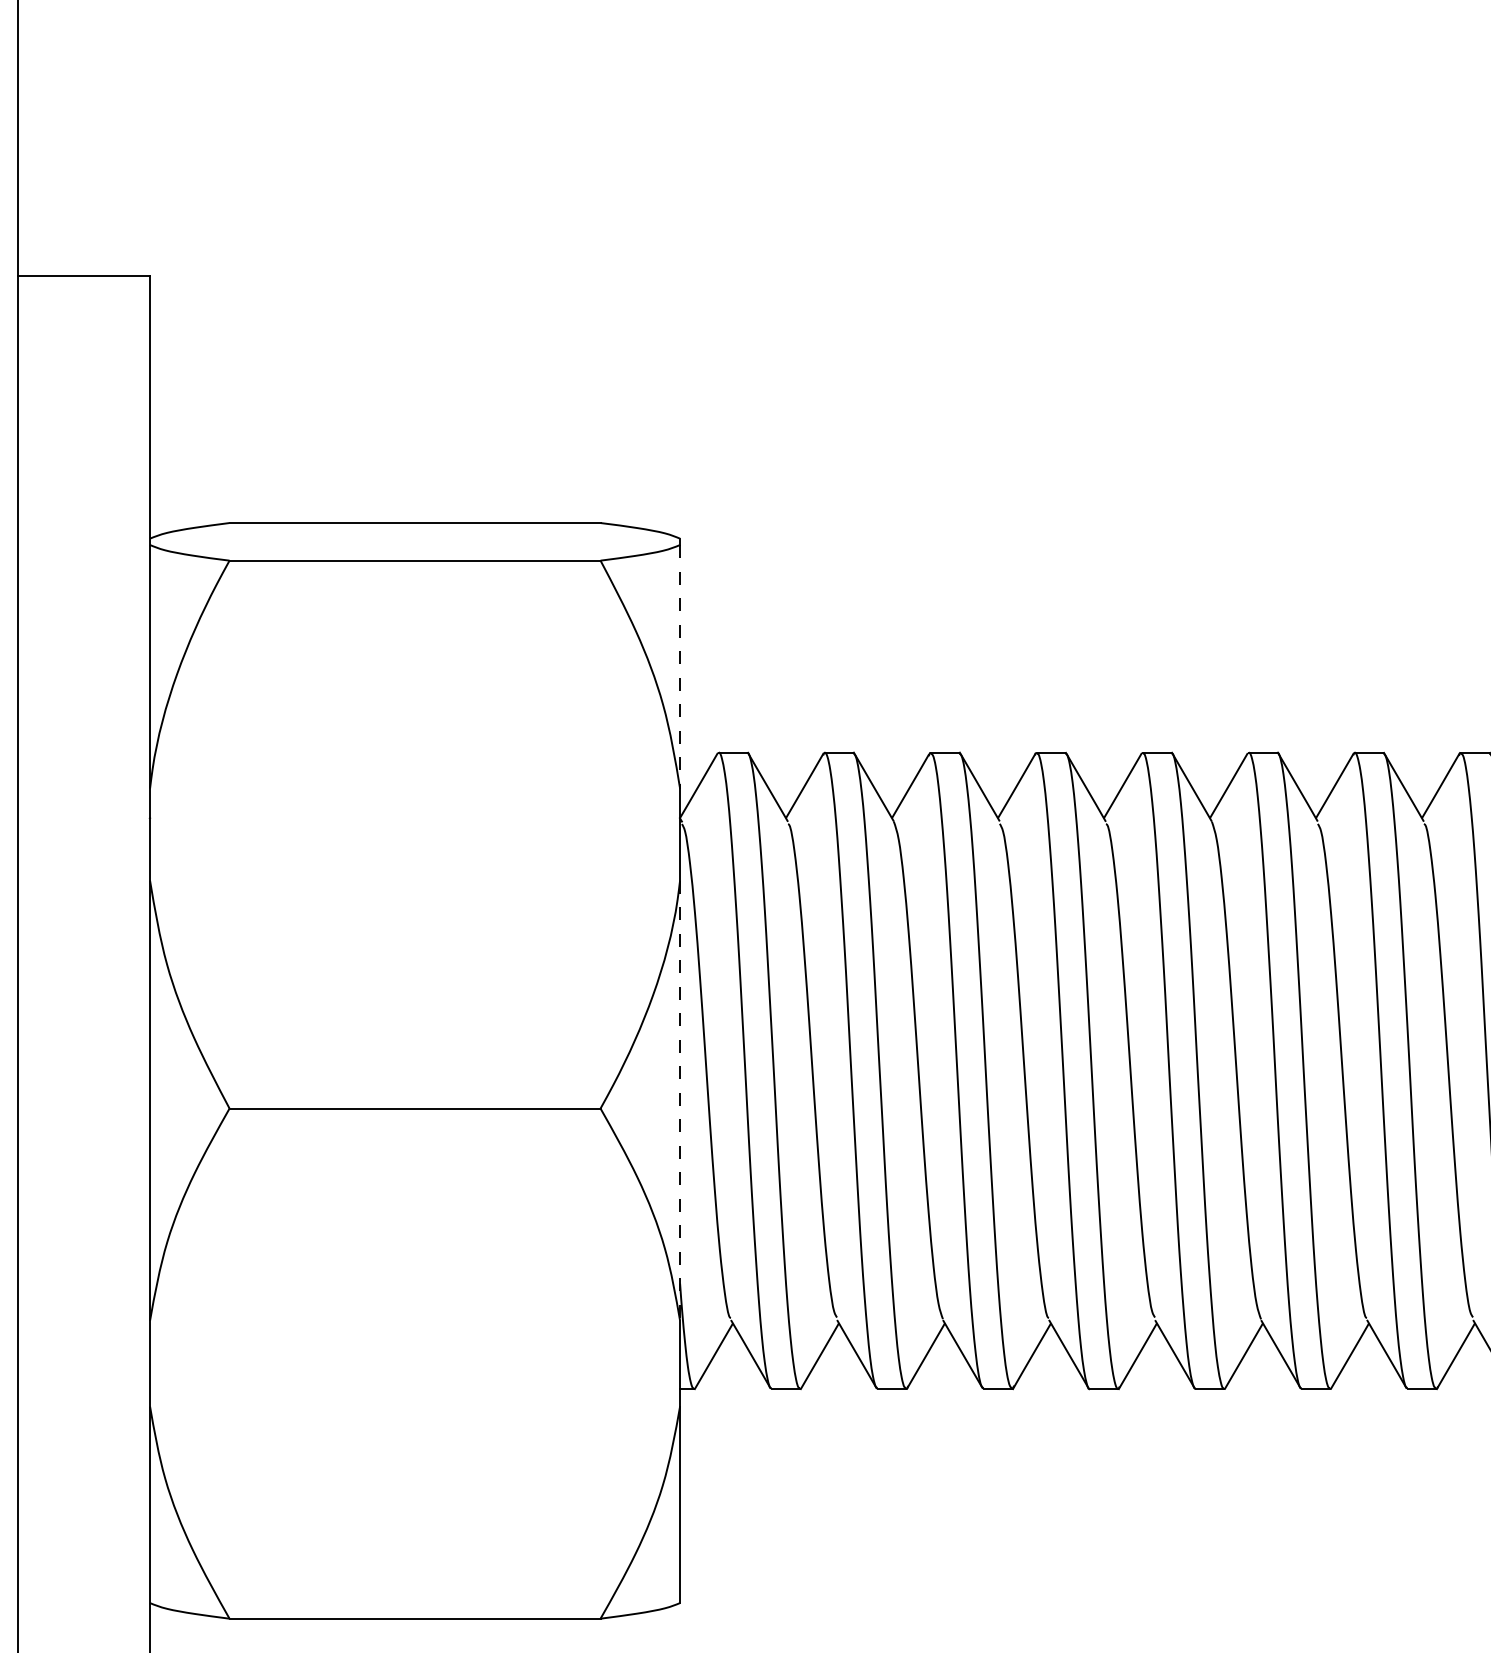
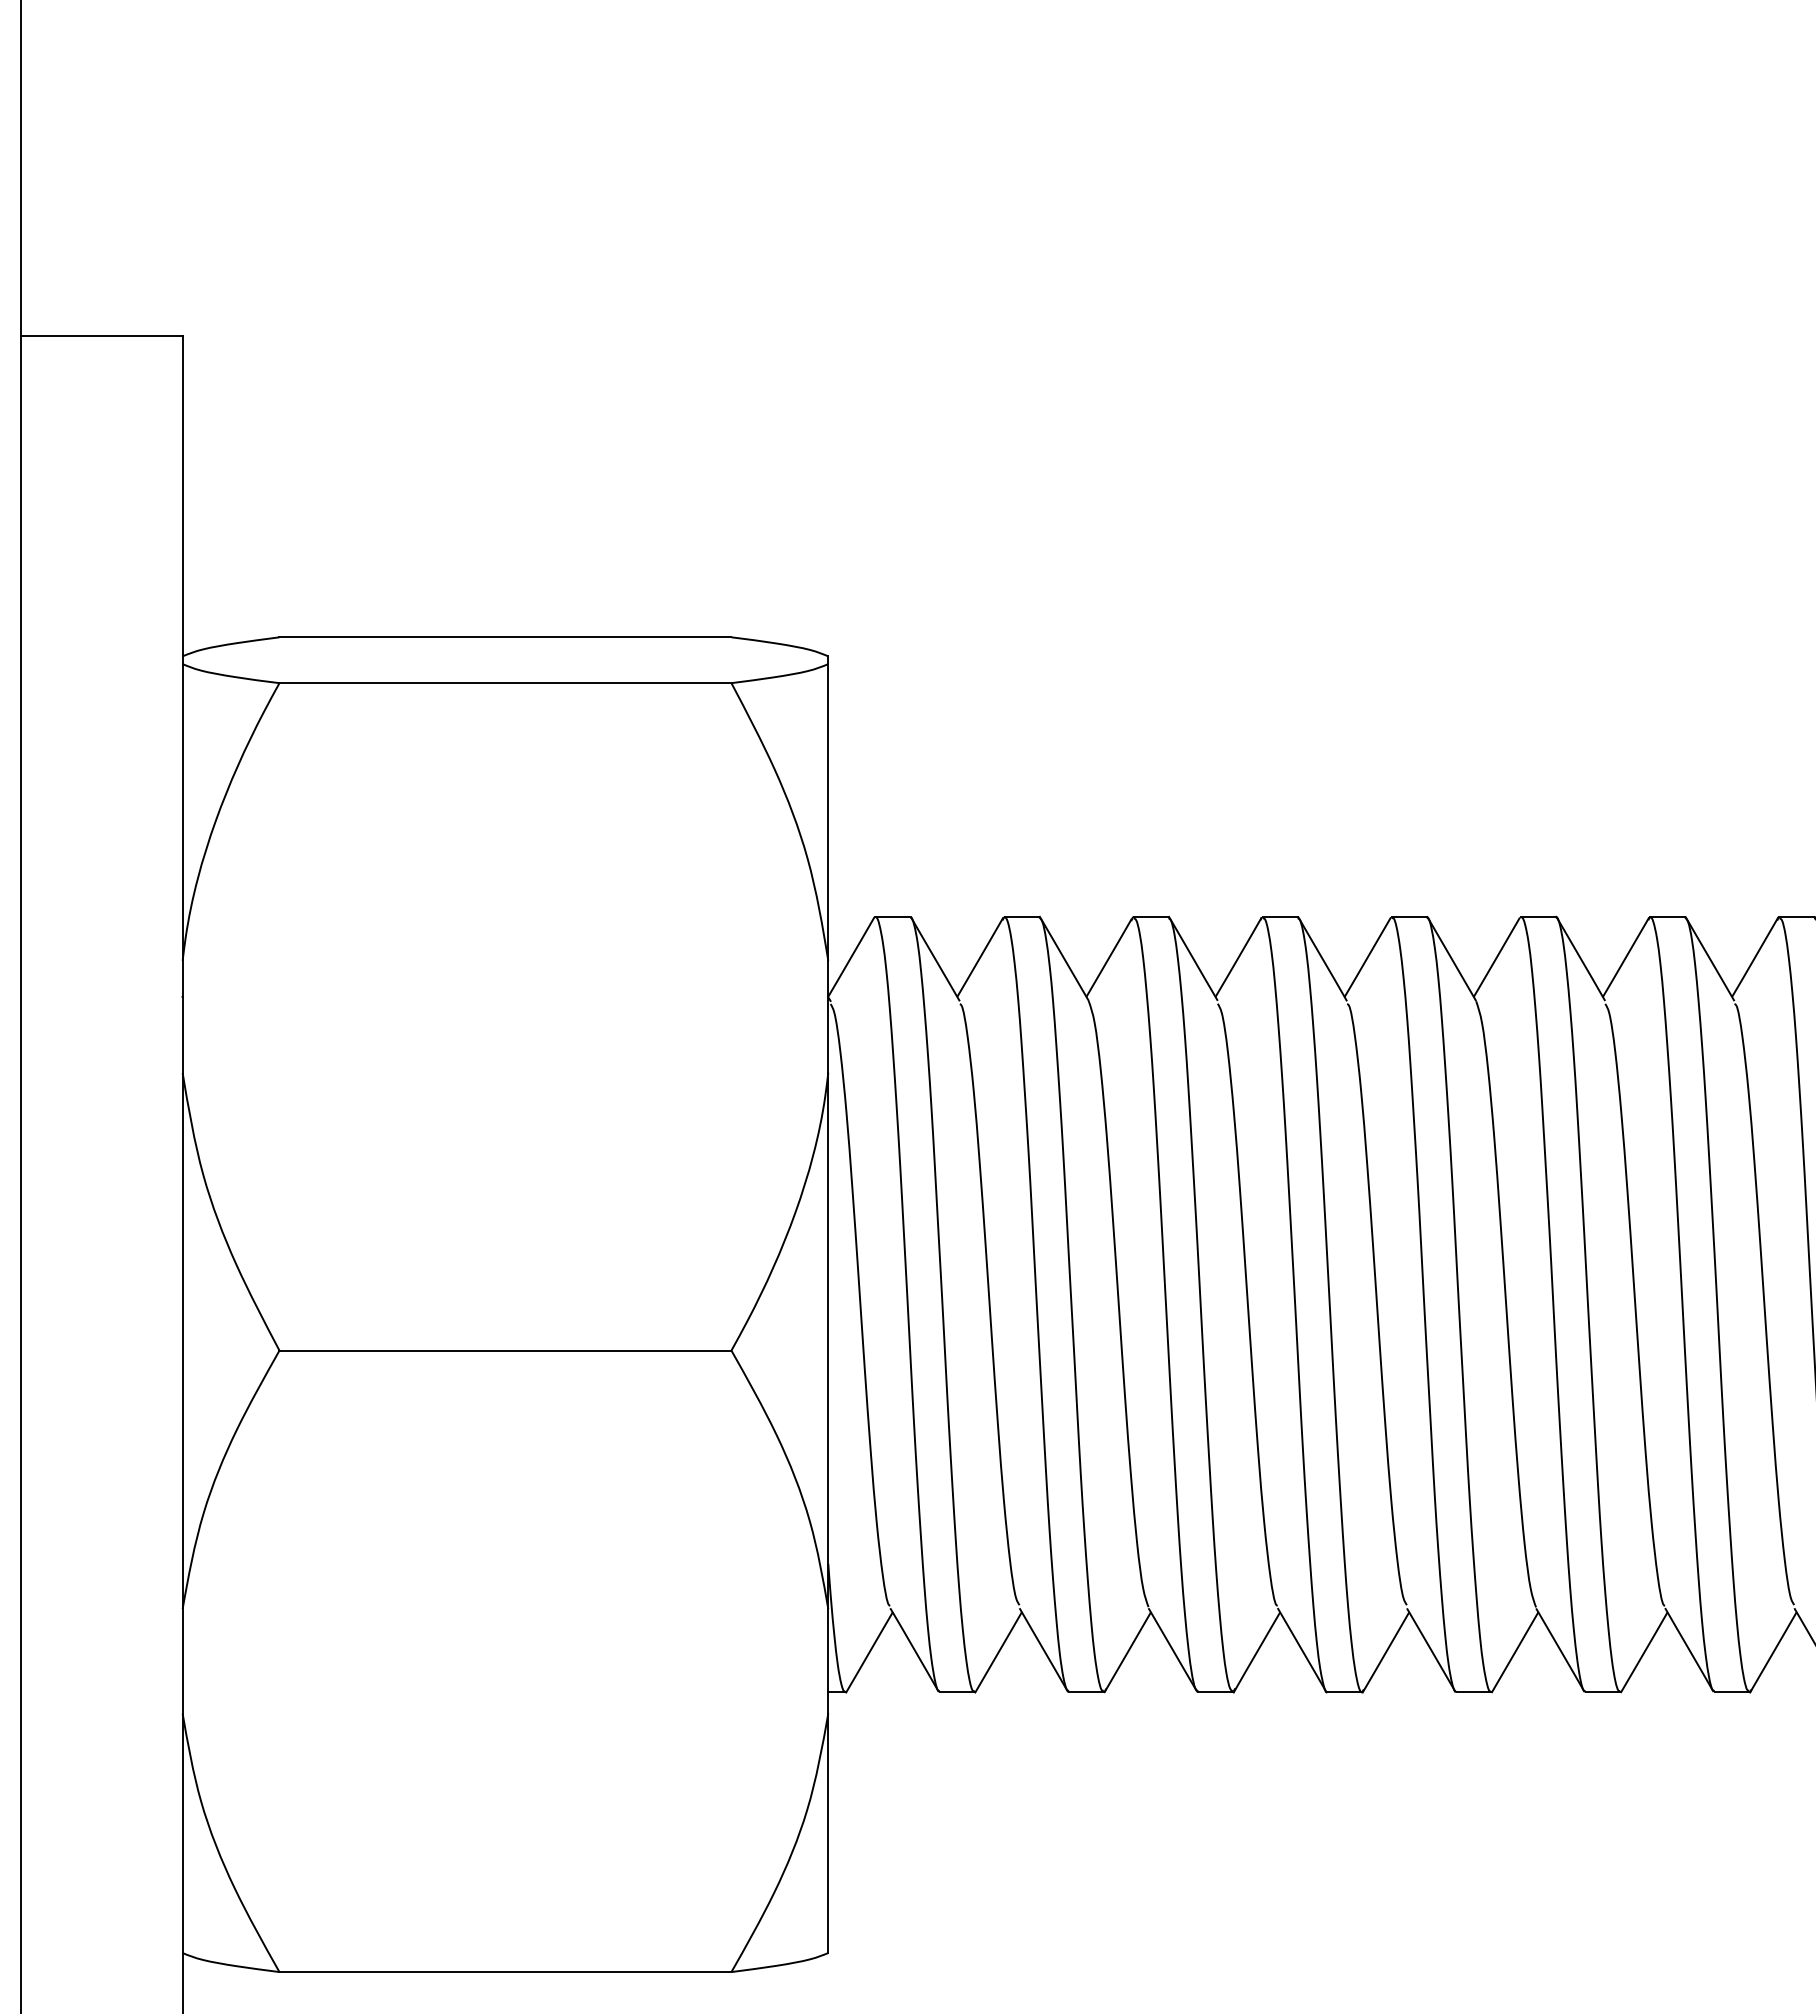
line: (680, 666) -> (828, 812), dashed -> solid
line: (680, 1101) -> (828, 1342), dashed -> solid

